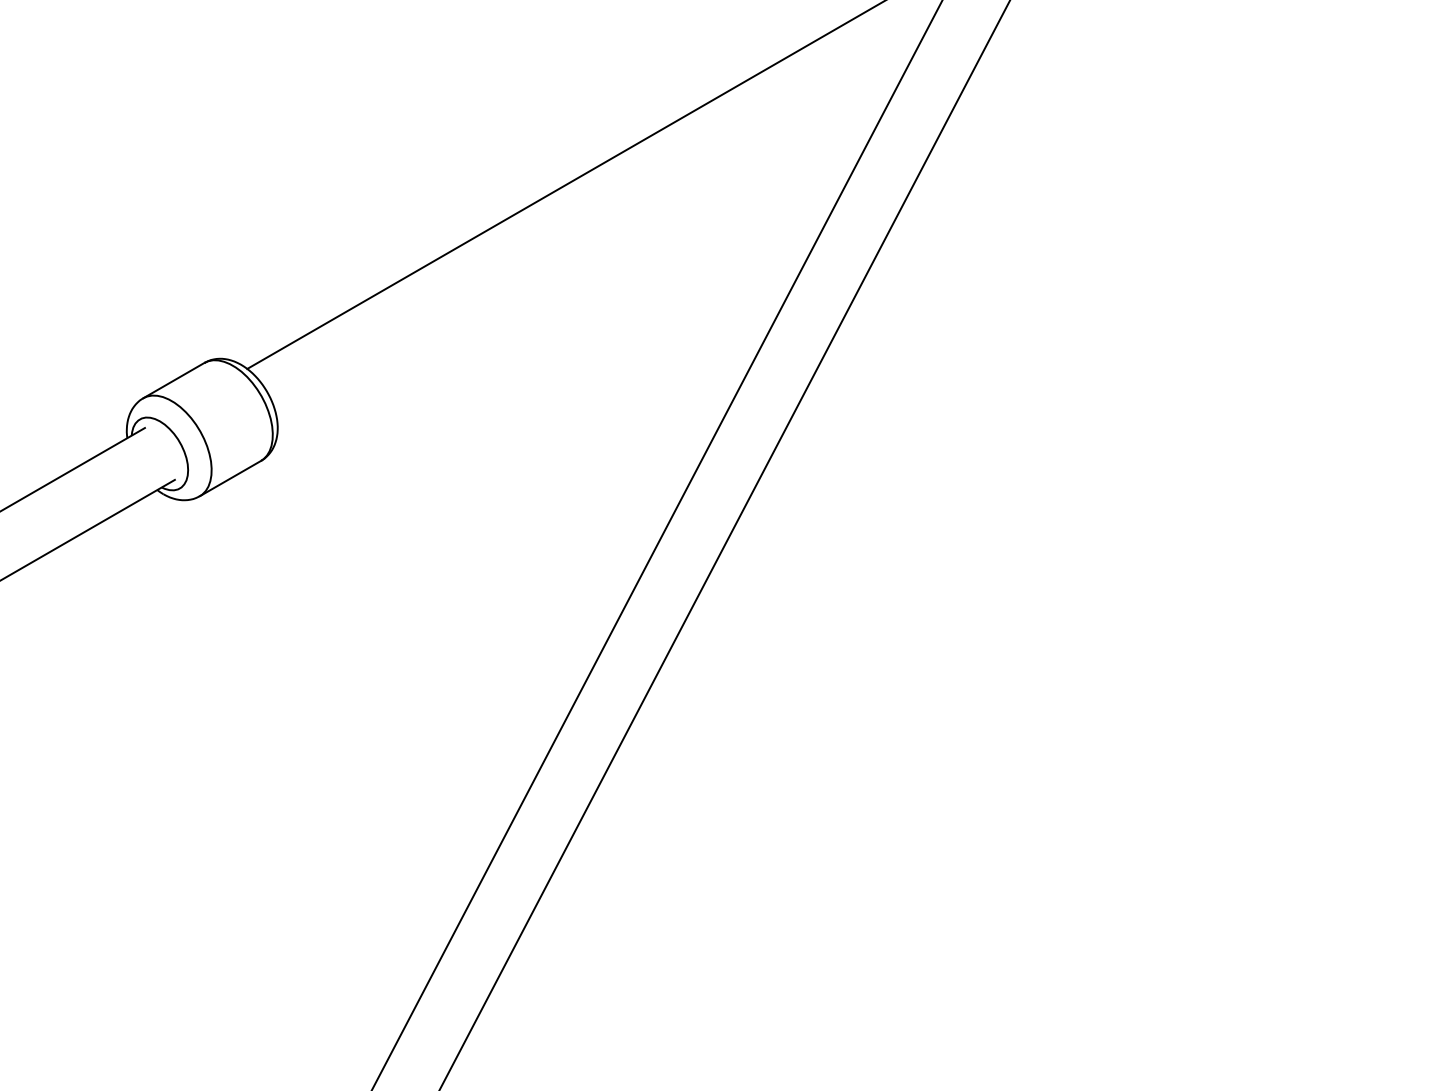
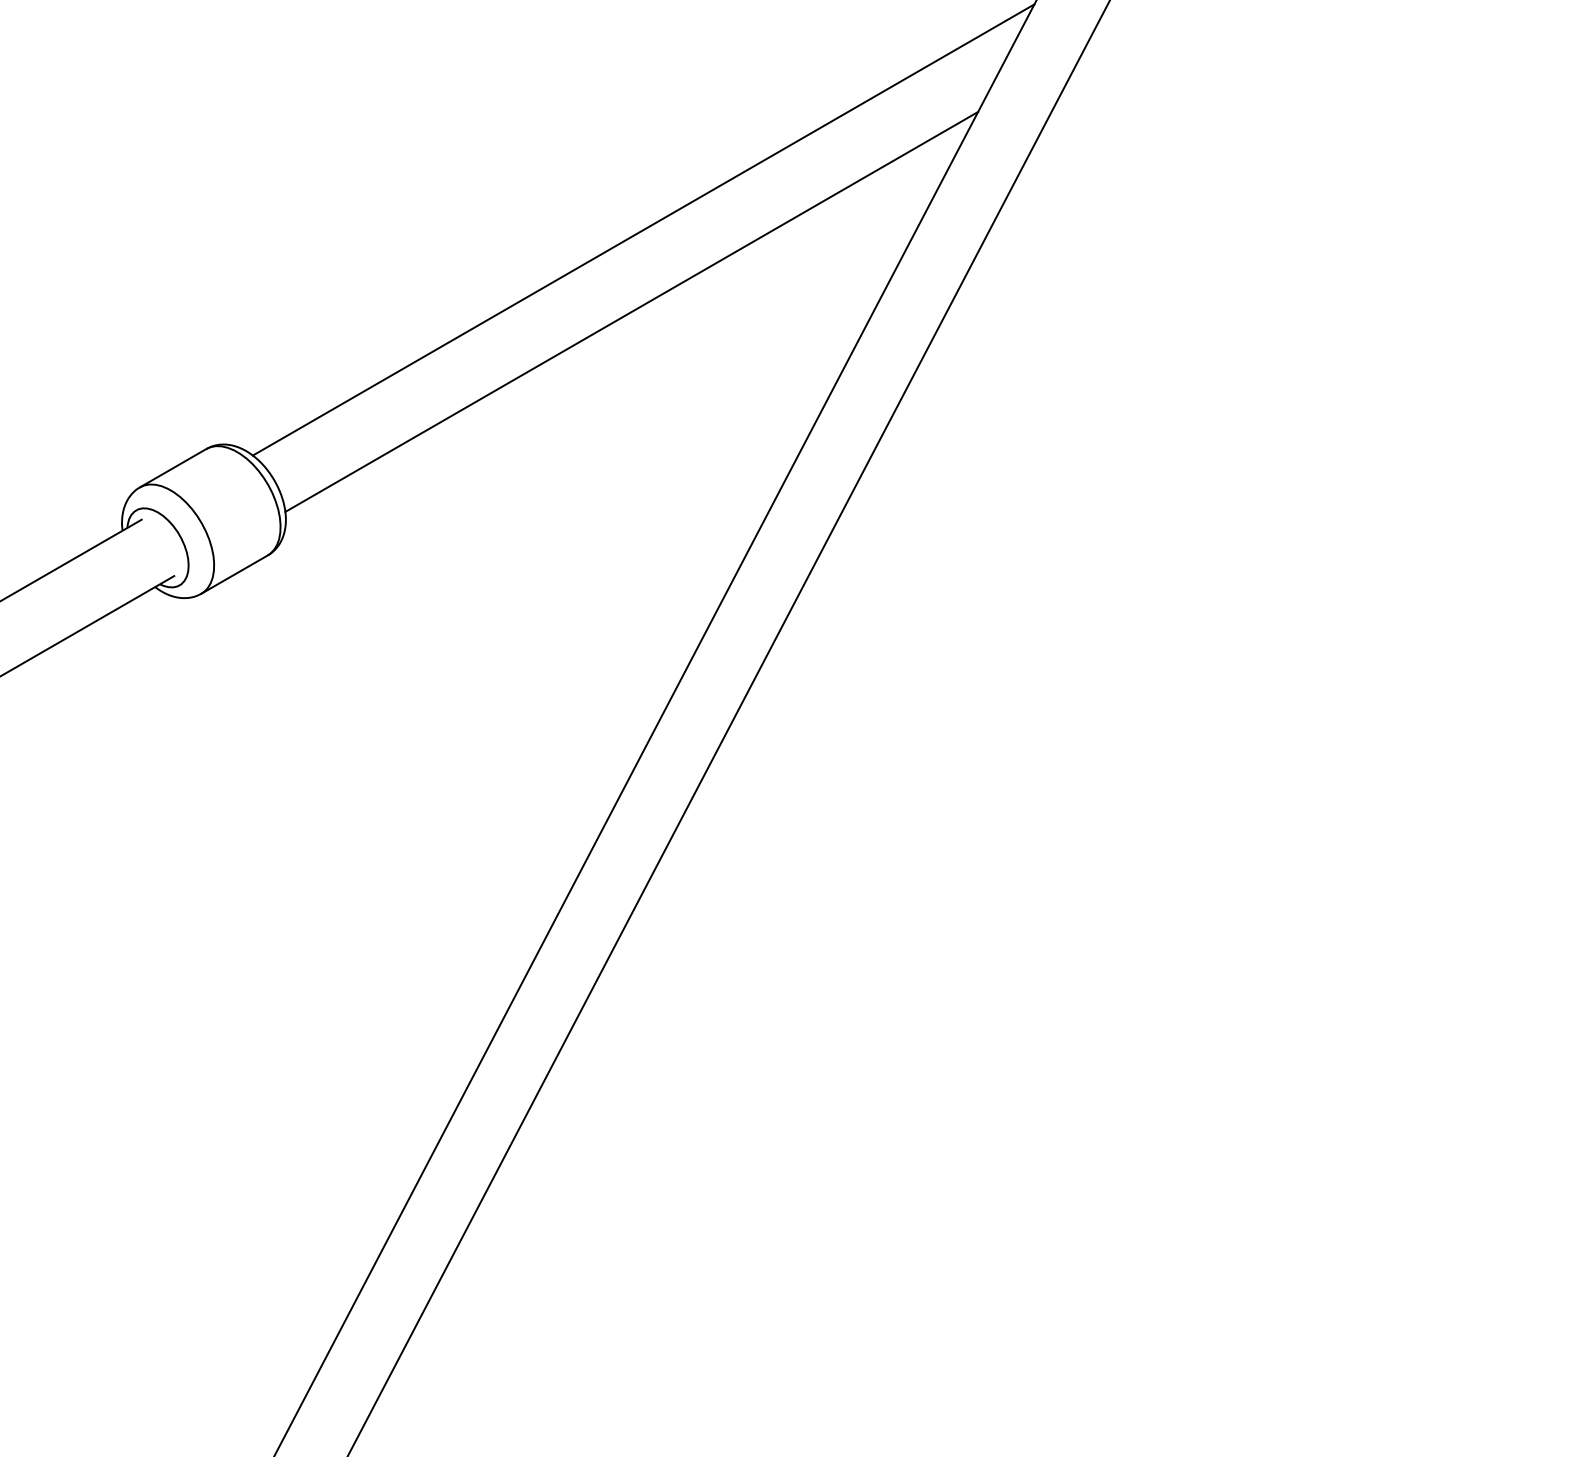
line: (595, 236) -> (631, 311), added

